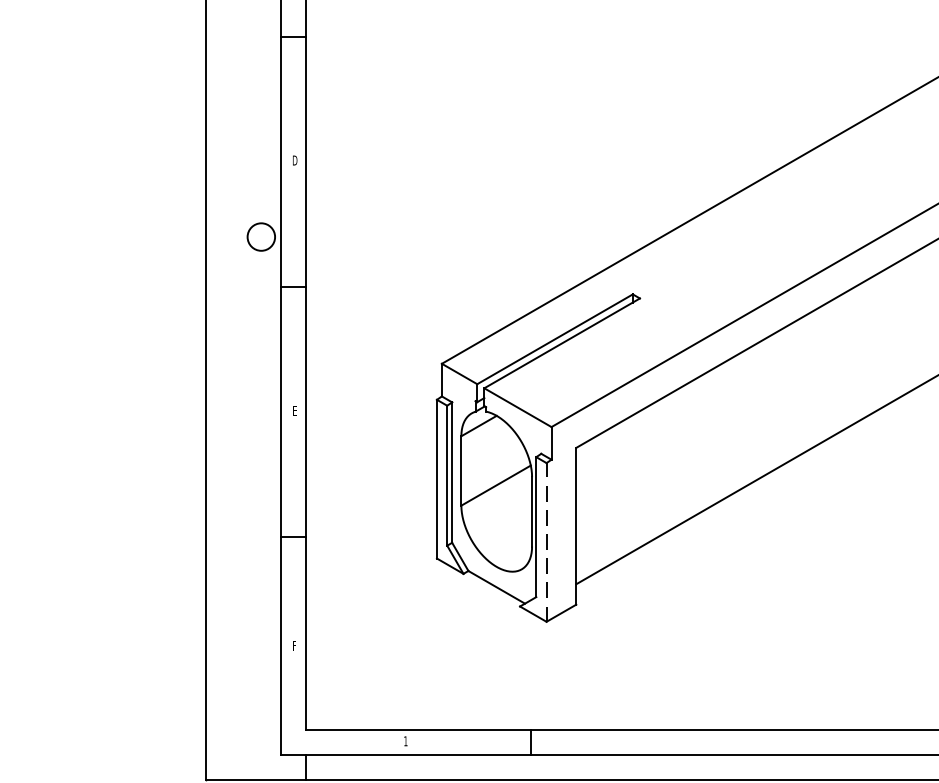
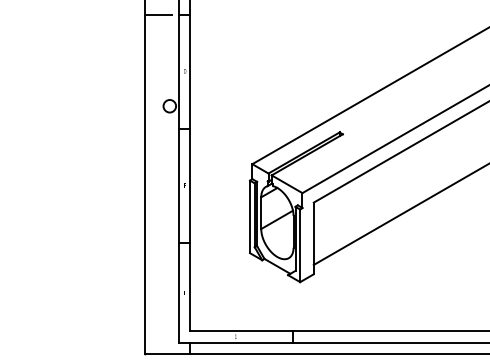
line: (236, 36) -> (158, 14), added
line: (547, 541) -> (300, 245), dashed -> solid

